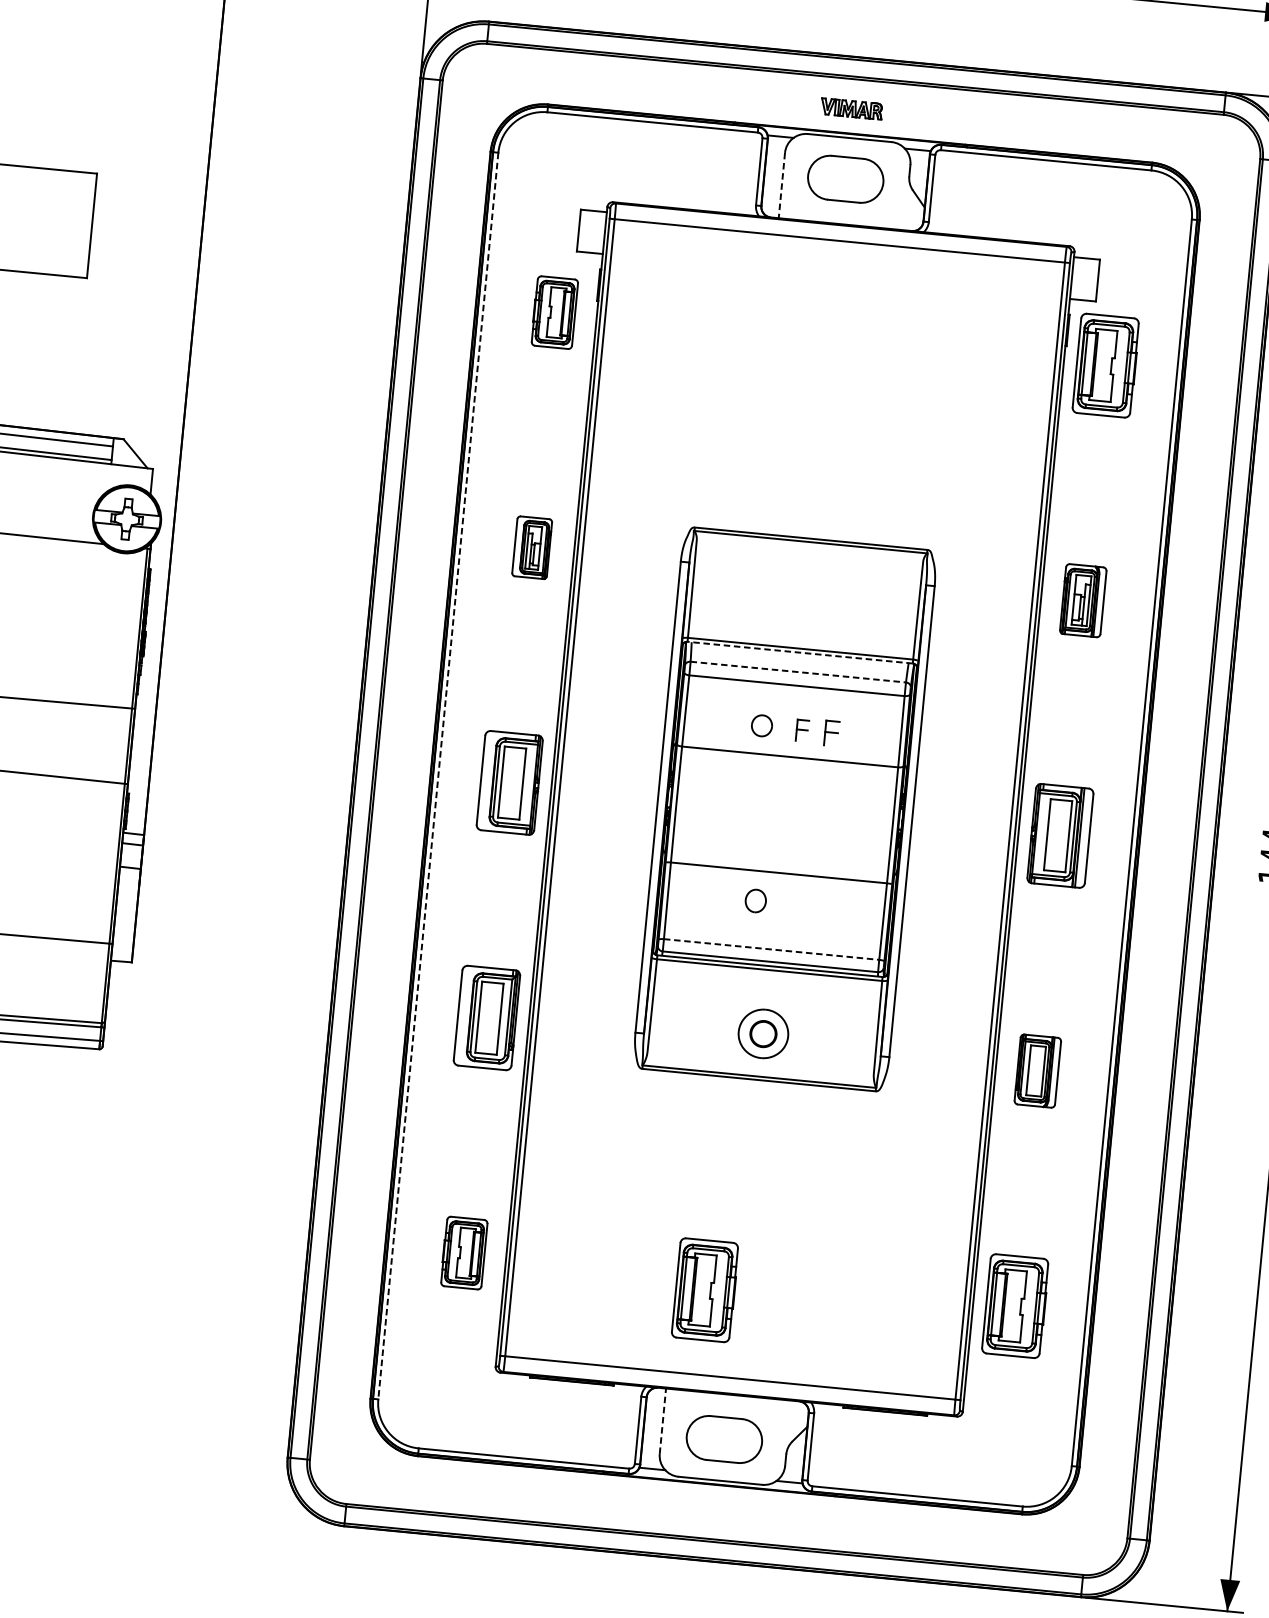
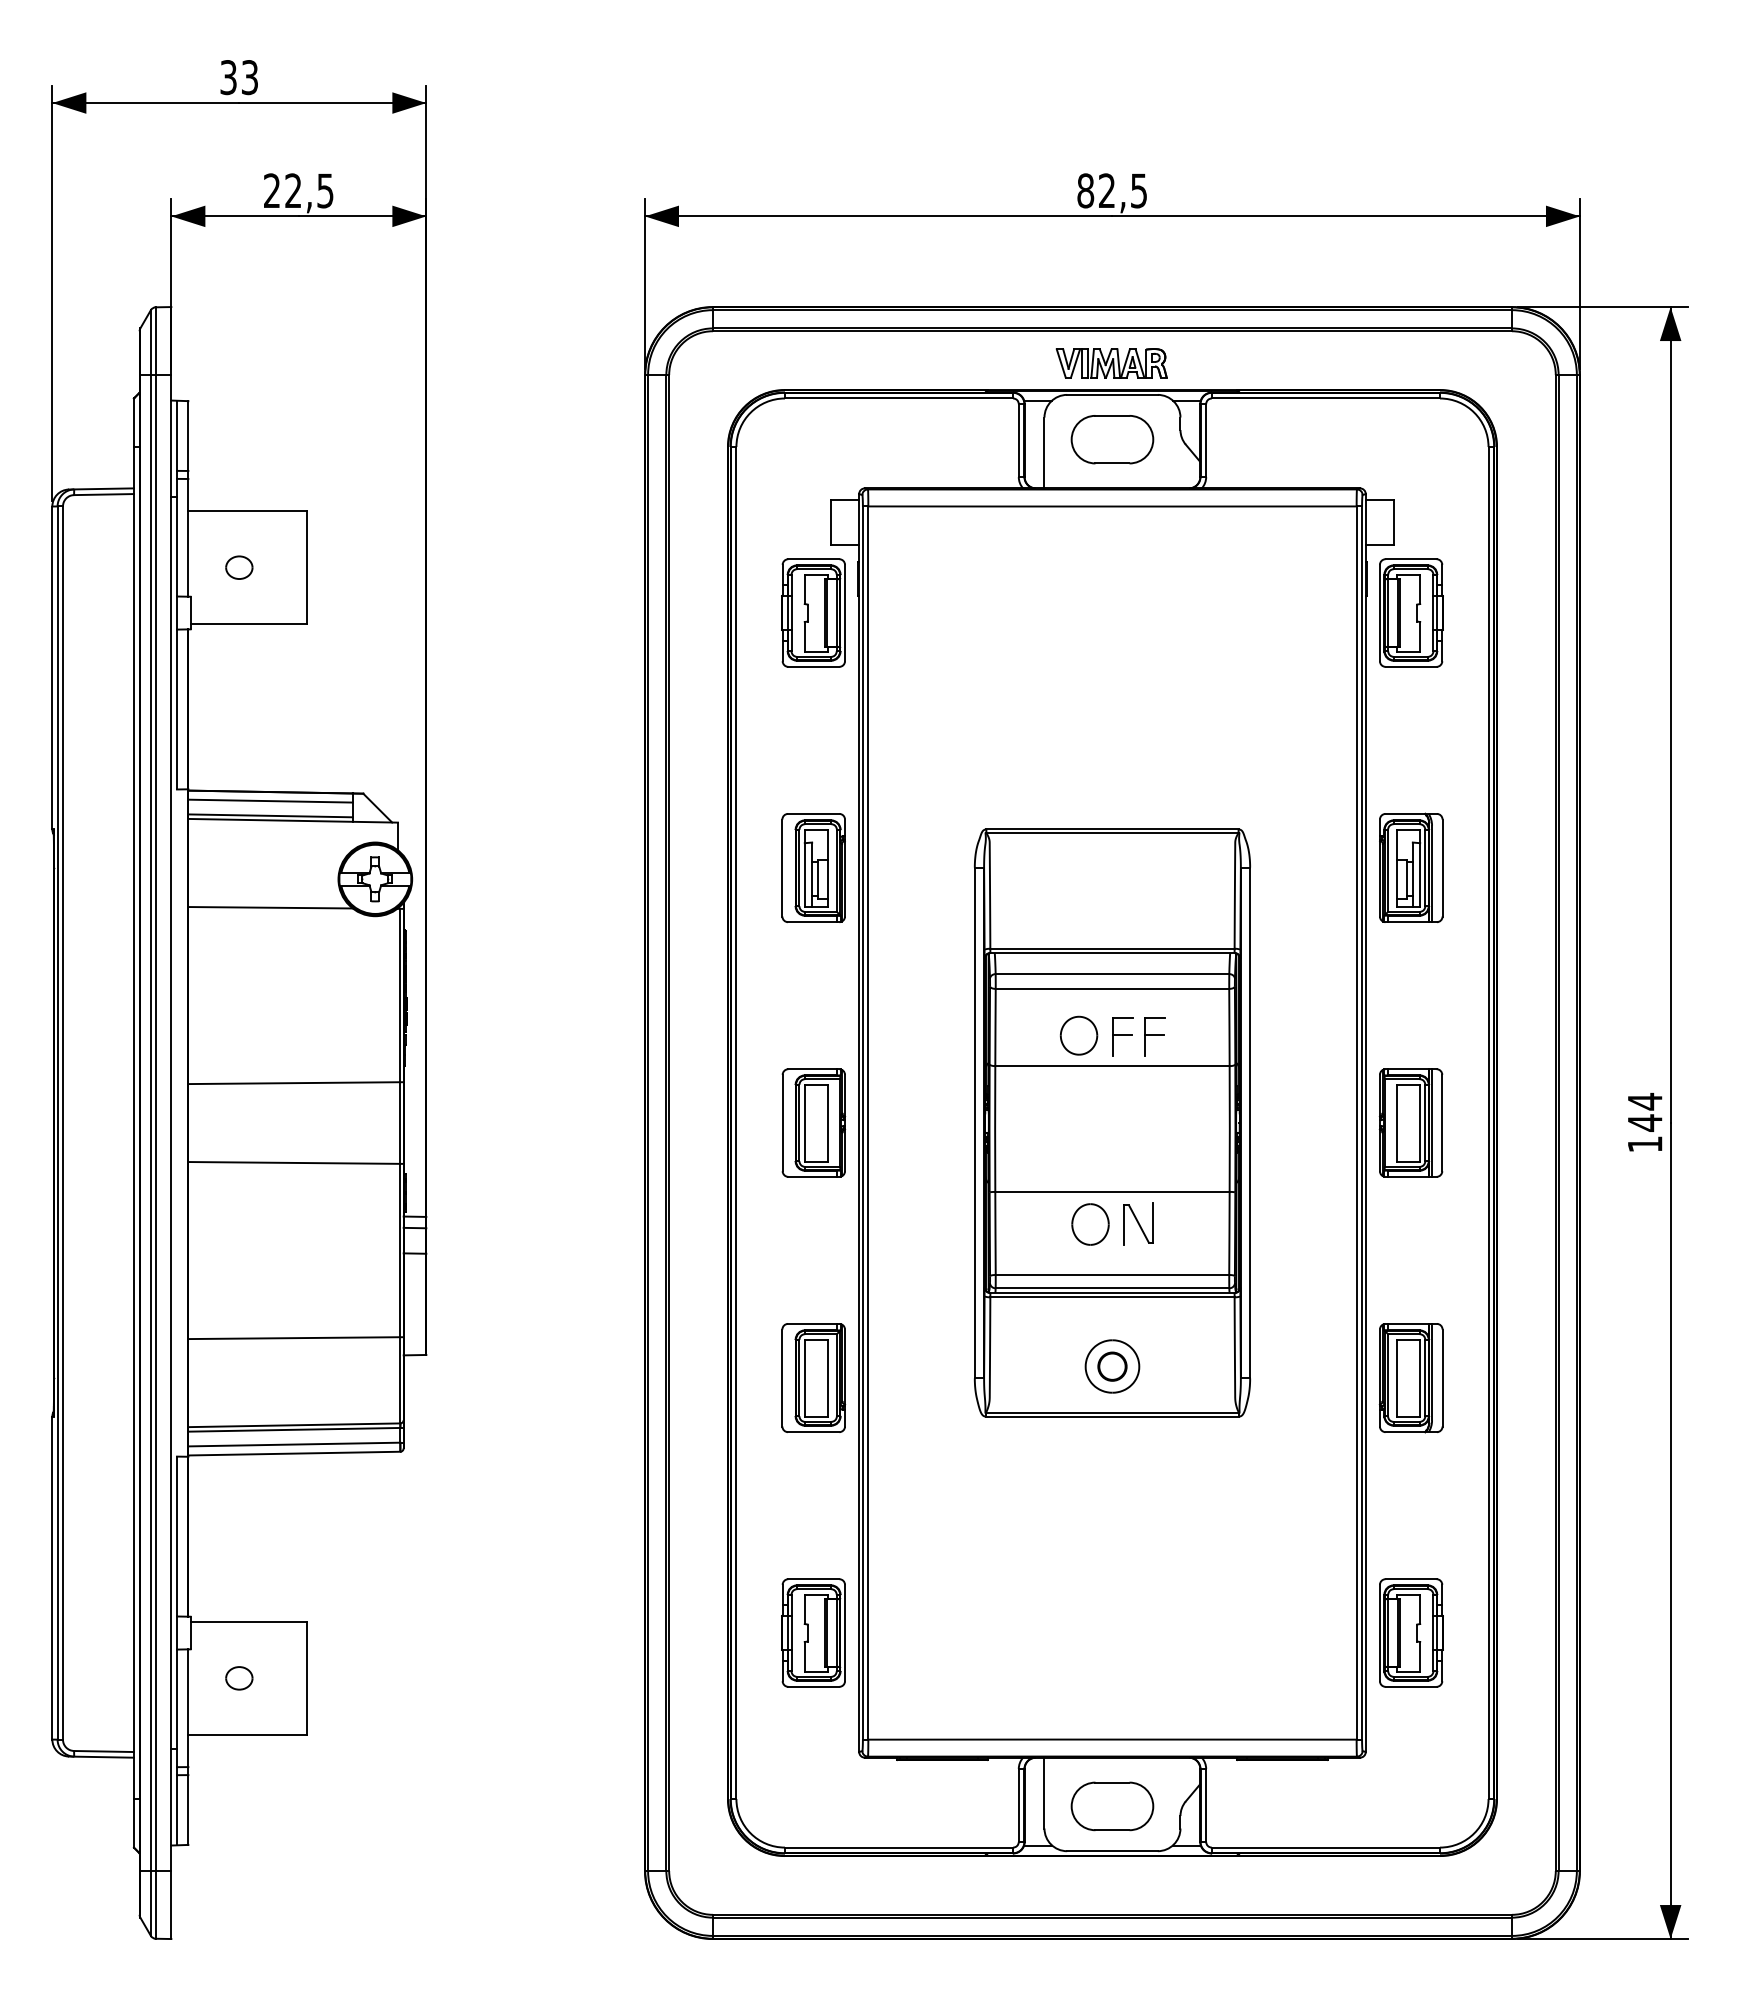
part: (851, 109) -> (1111, 363), size x1.67
line: (781, 186) -> (1044, 453), dashed -> solid
part: (29, 219) -> (239, 567), added
part: (554, 312) -> (813, 612), size x1.43
part: (532, 547) -> (813, 867), size x1.67
part: (1083, 600) -> (1411, 867), size x1.43
line: (799, 653) -> (1111, 953), dashed -> solid
line: (798, 672) -> (1112, 974), dashed -> solid
part: (761, 725) -> (1078, 1035), size x1.67
part: (802, 730) -> (1122, 1036), size x1.67
part: (831, 733) -> (1154, 1036), size x1.43
line: (438, 776) -> (736, 1123), dashed -> solid
part: (755, 901) -> (1090, 1224), size x1.67
part: (800, 904) -> (1138, 1223), added
line: (771, 949) -> (1112, 1274), dashed -> solid
part: (1037, 1071) -> (1410, 1378), size x1.43
part: (464, 1252) -> (813, 1632), size x1.43
part: (705, 1289) -> (1076, 1647), removed
line: (662, 1420) -> (1044, 1792), dashed -> solid

